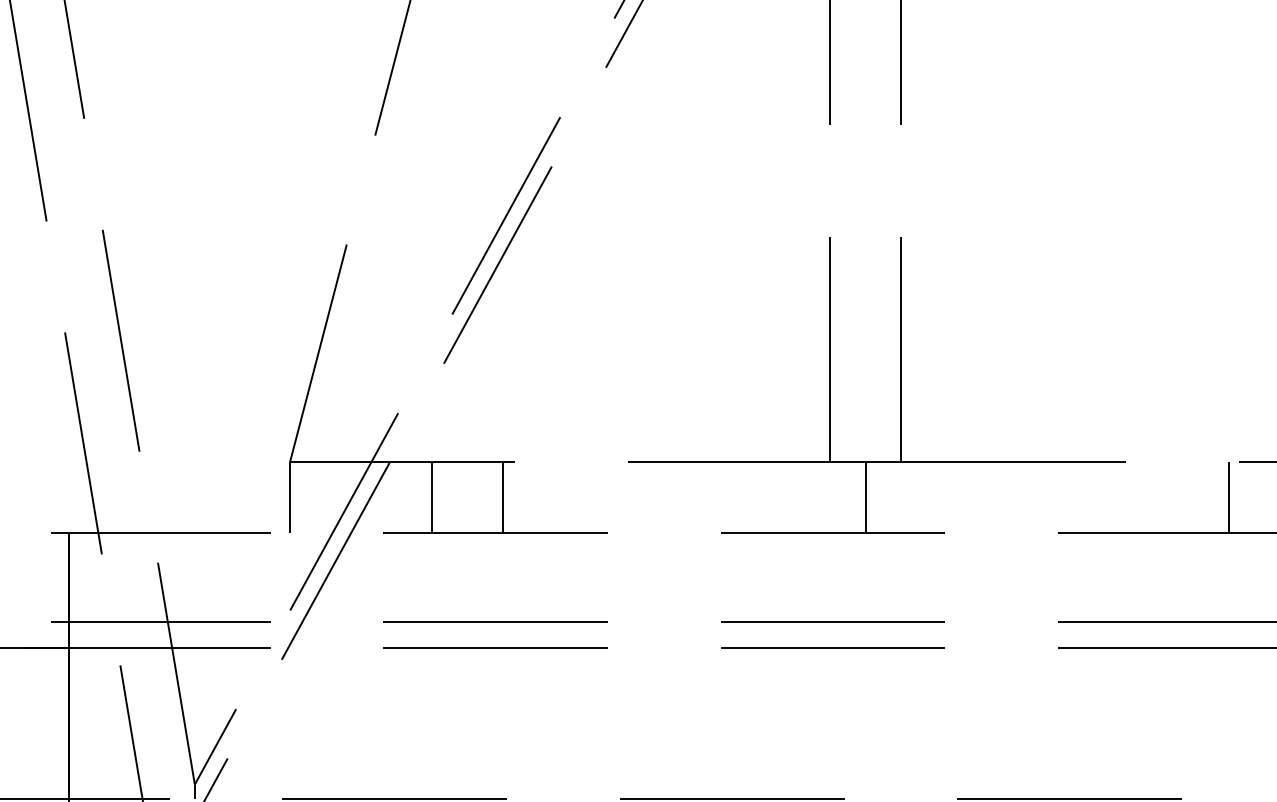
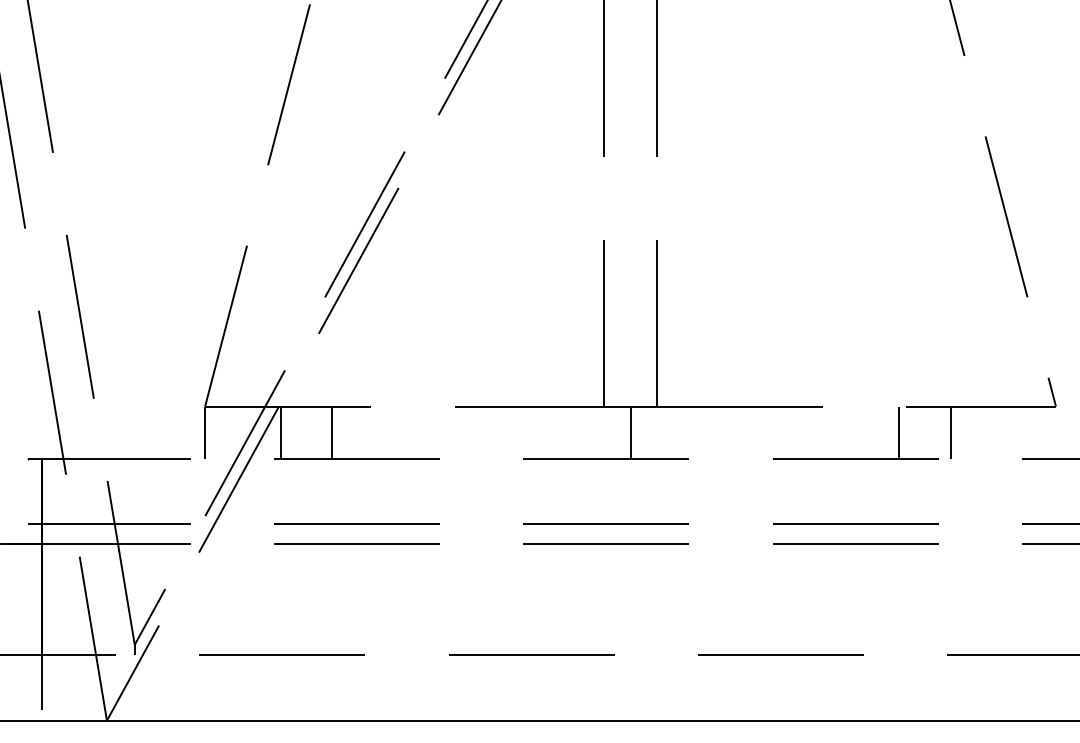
line: (431, 497) -> (280, 432), moved
line: (503, 497) -> (332, 432), moved

